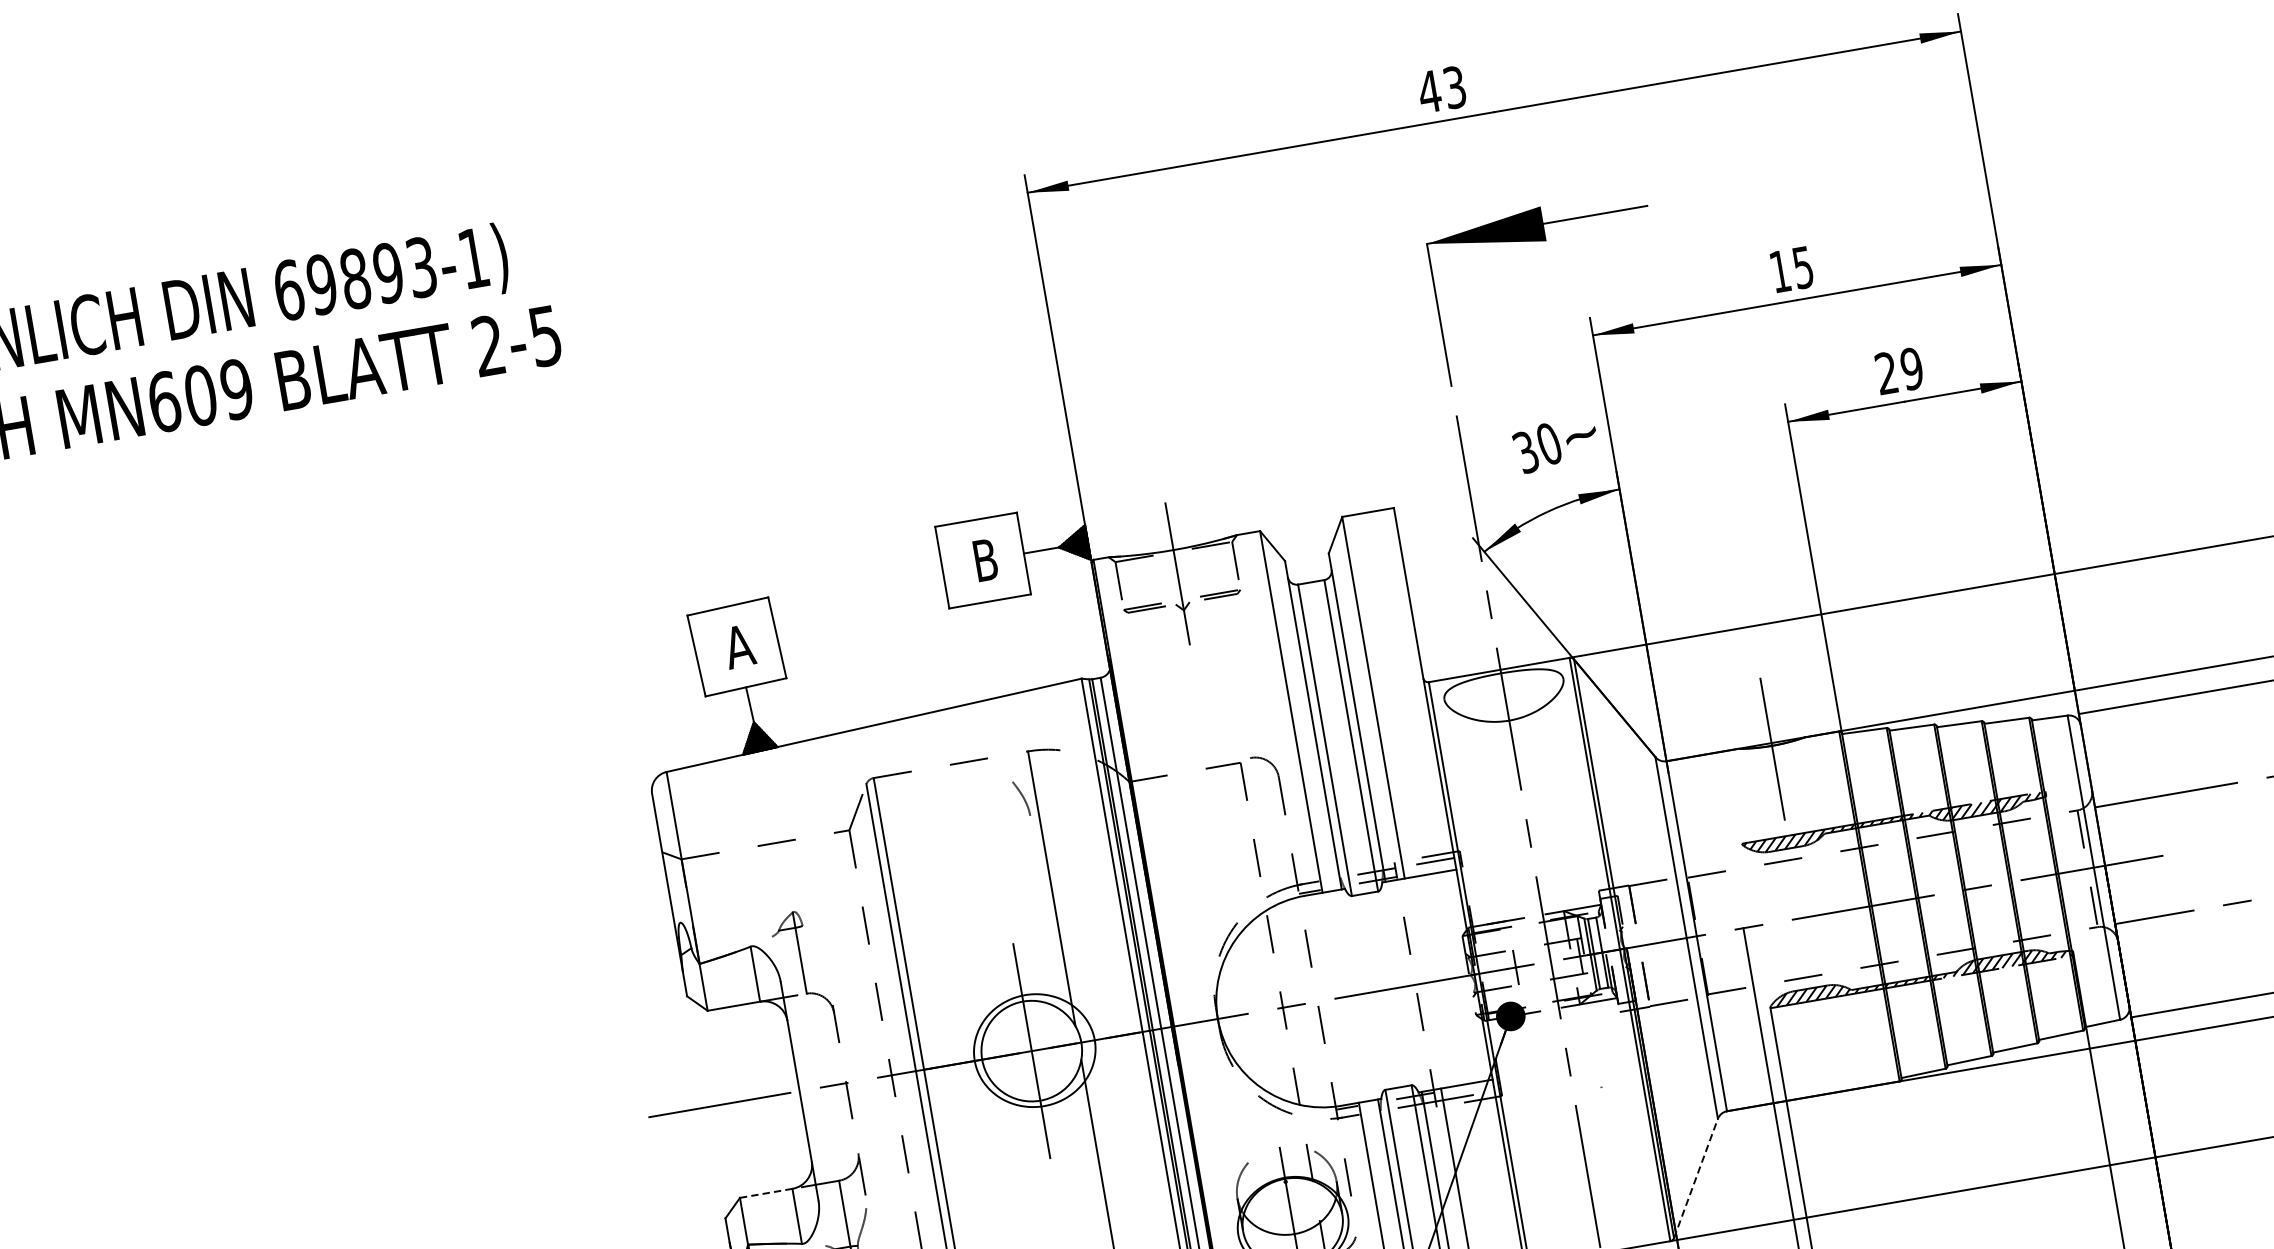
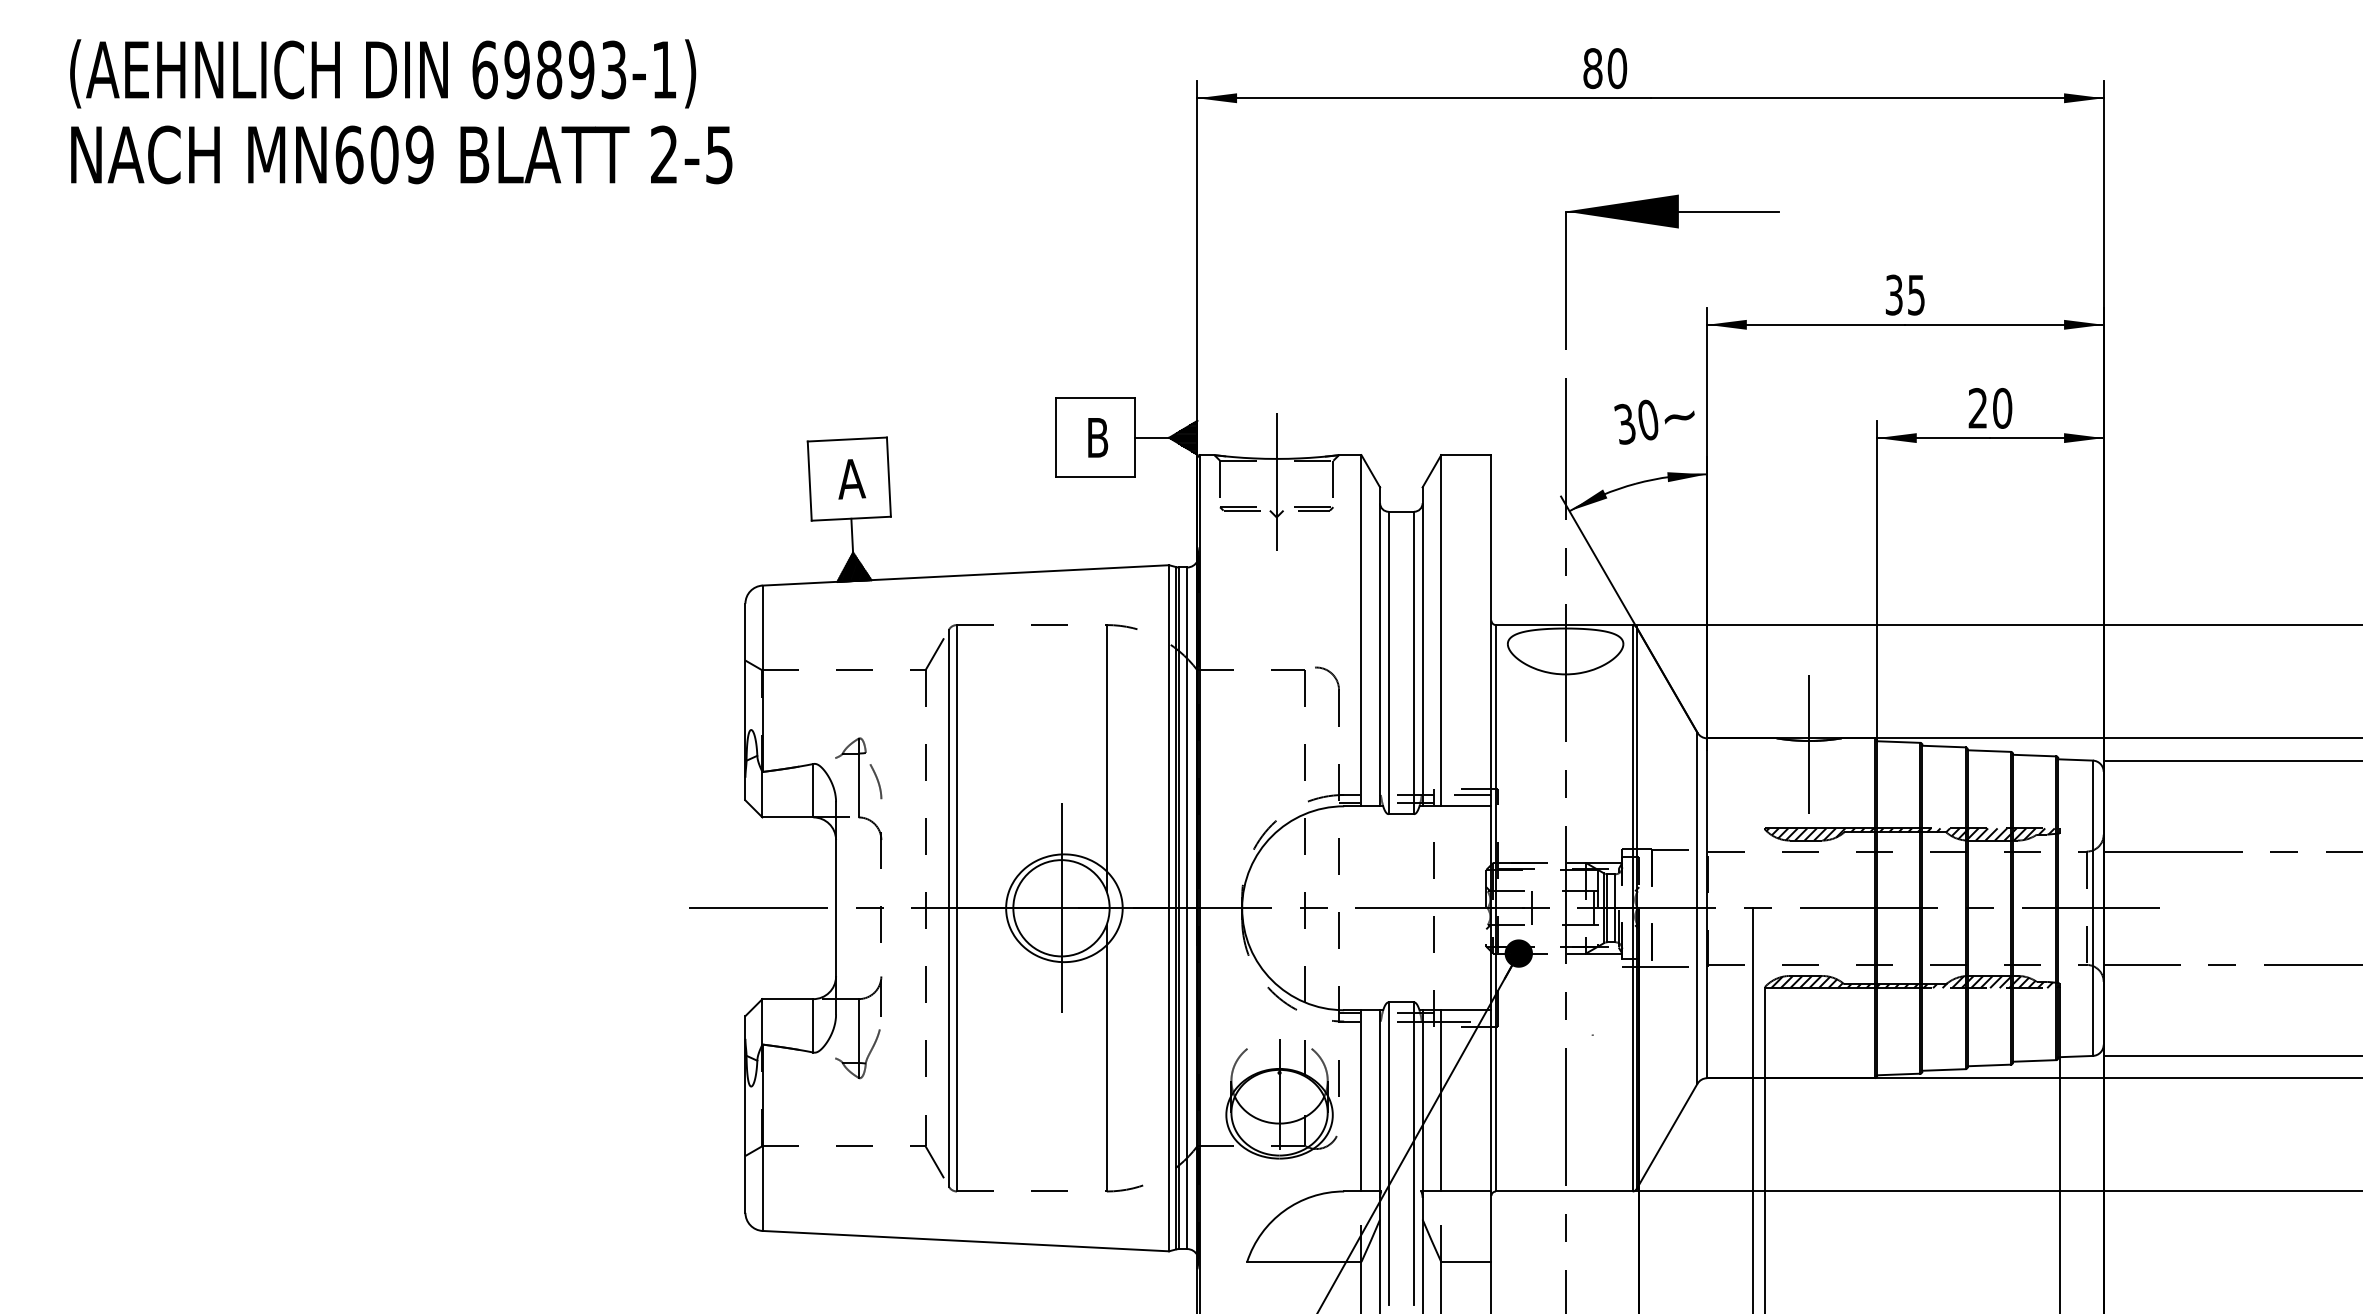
text: (1441, 89) -> (1604, 68), 43 -> 80
text: (1779, 271) -> (1893, 294), 15 -> 35
text: (1911, 369) -> (2002, 408), 29 -> 20
curve: (1021, 797) -> (876, 780), moved
line: (1696, 1178) -> (1667, 1136), dashed -> solid
line: (766, 1193) -> (788, 999), dashed -> solid

